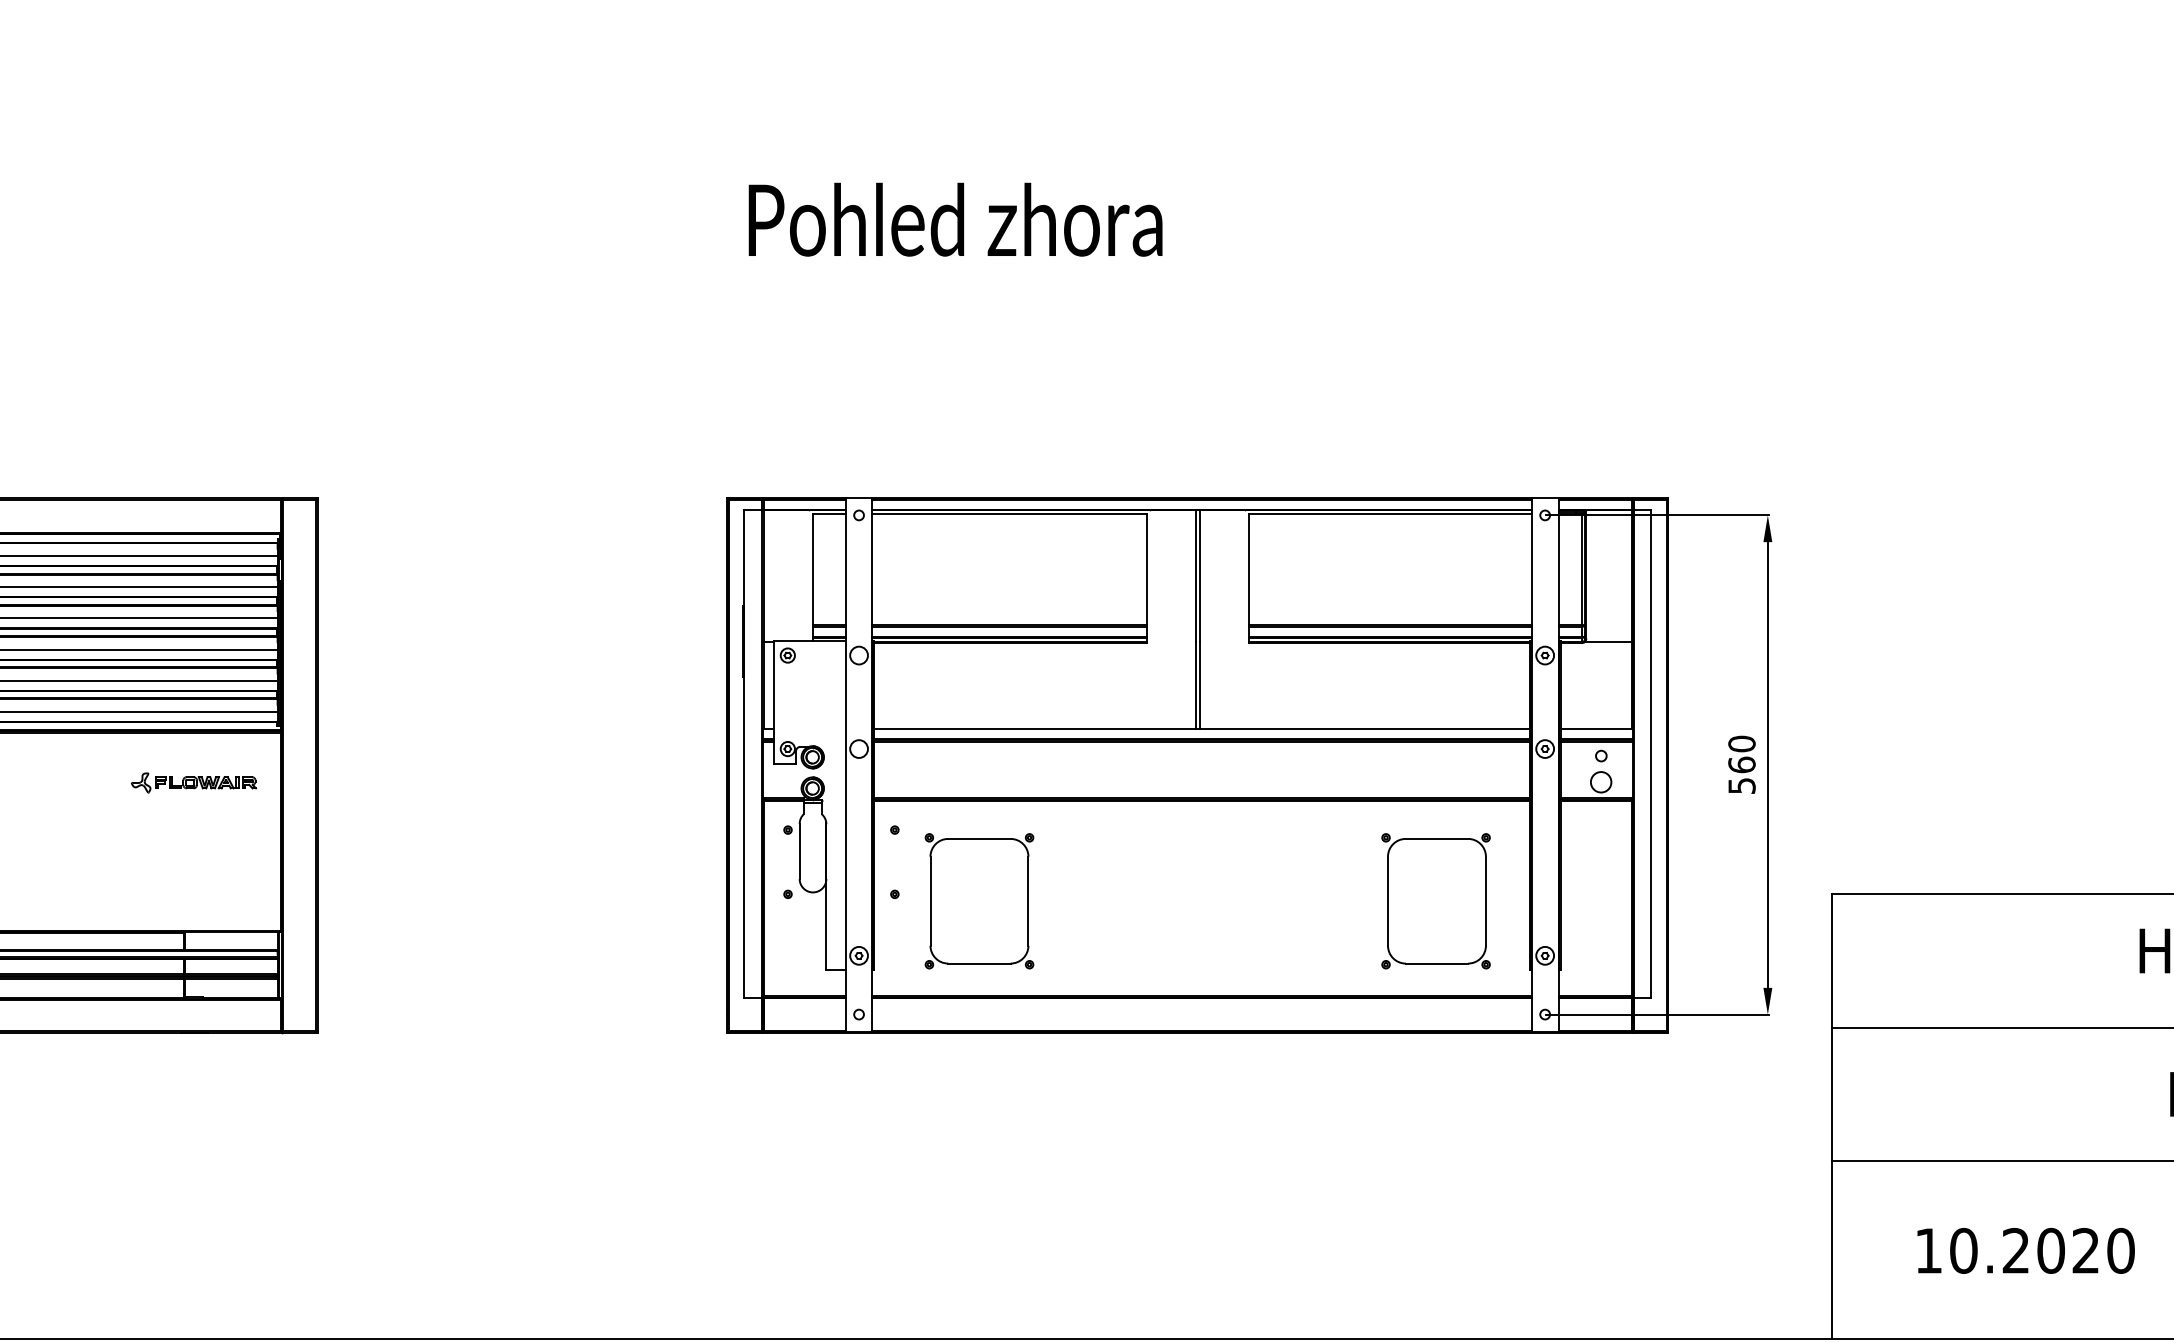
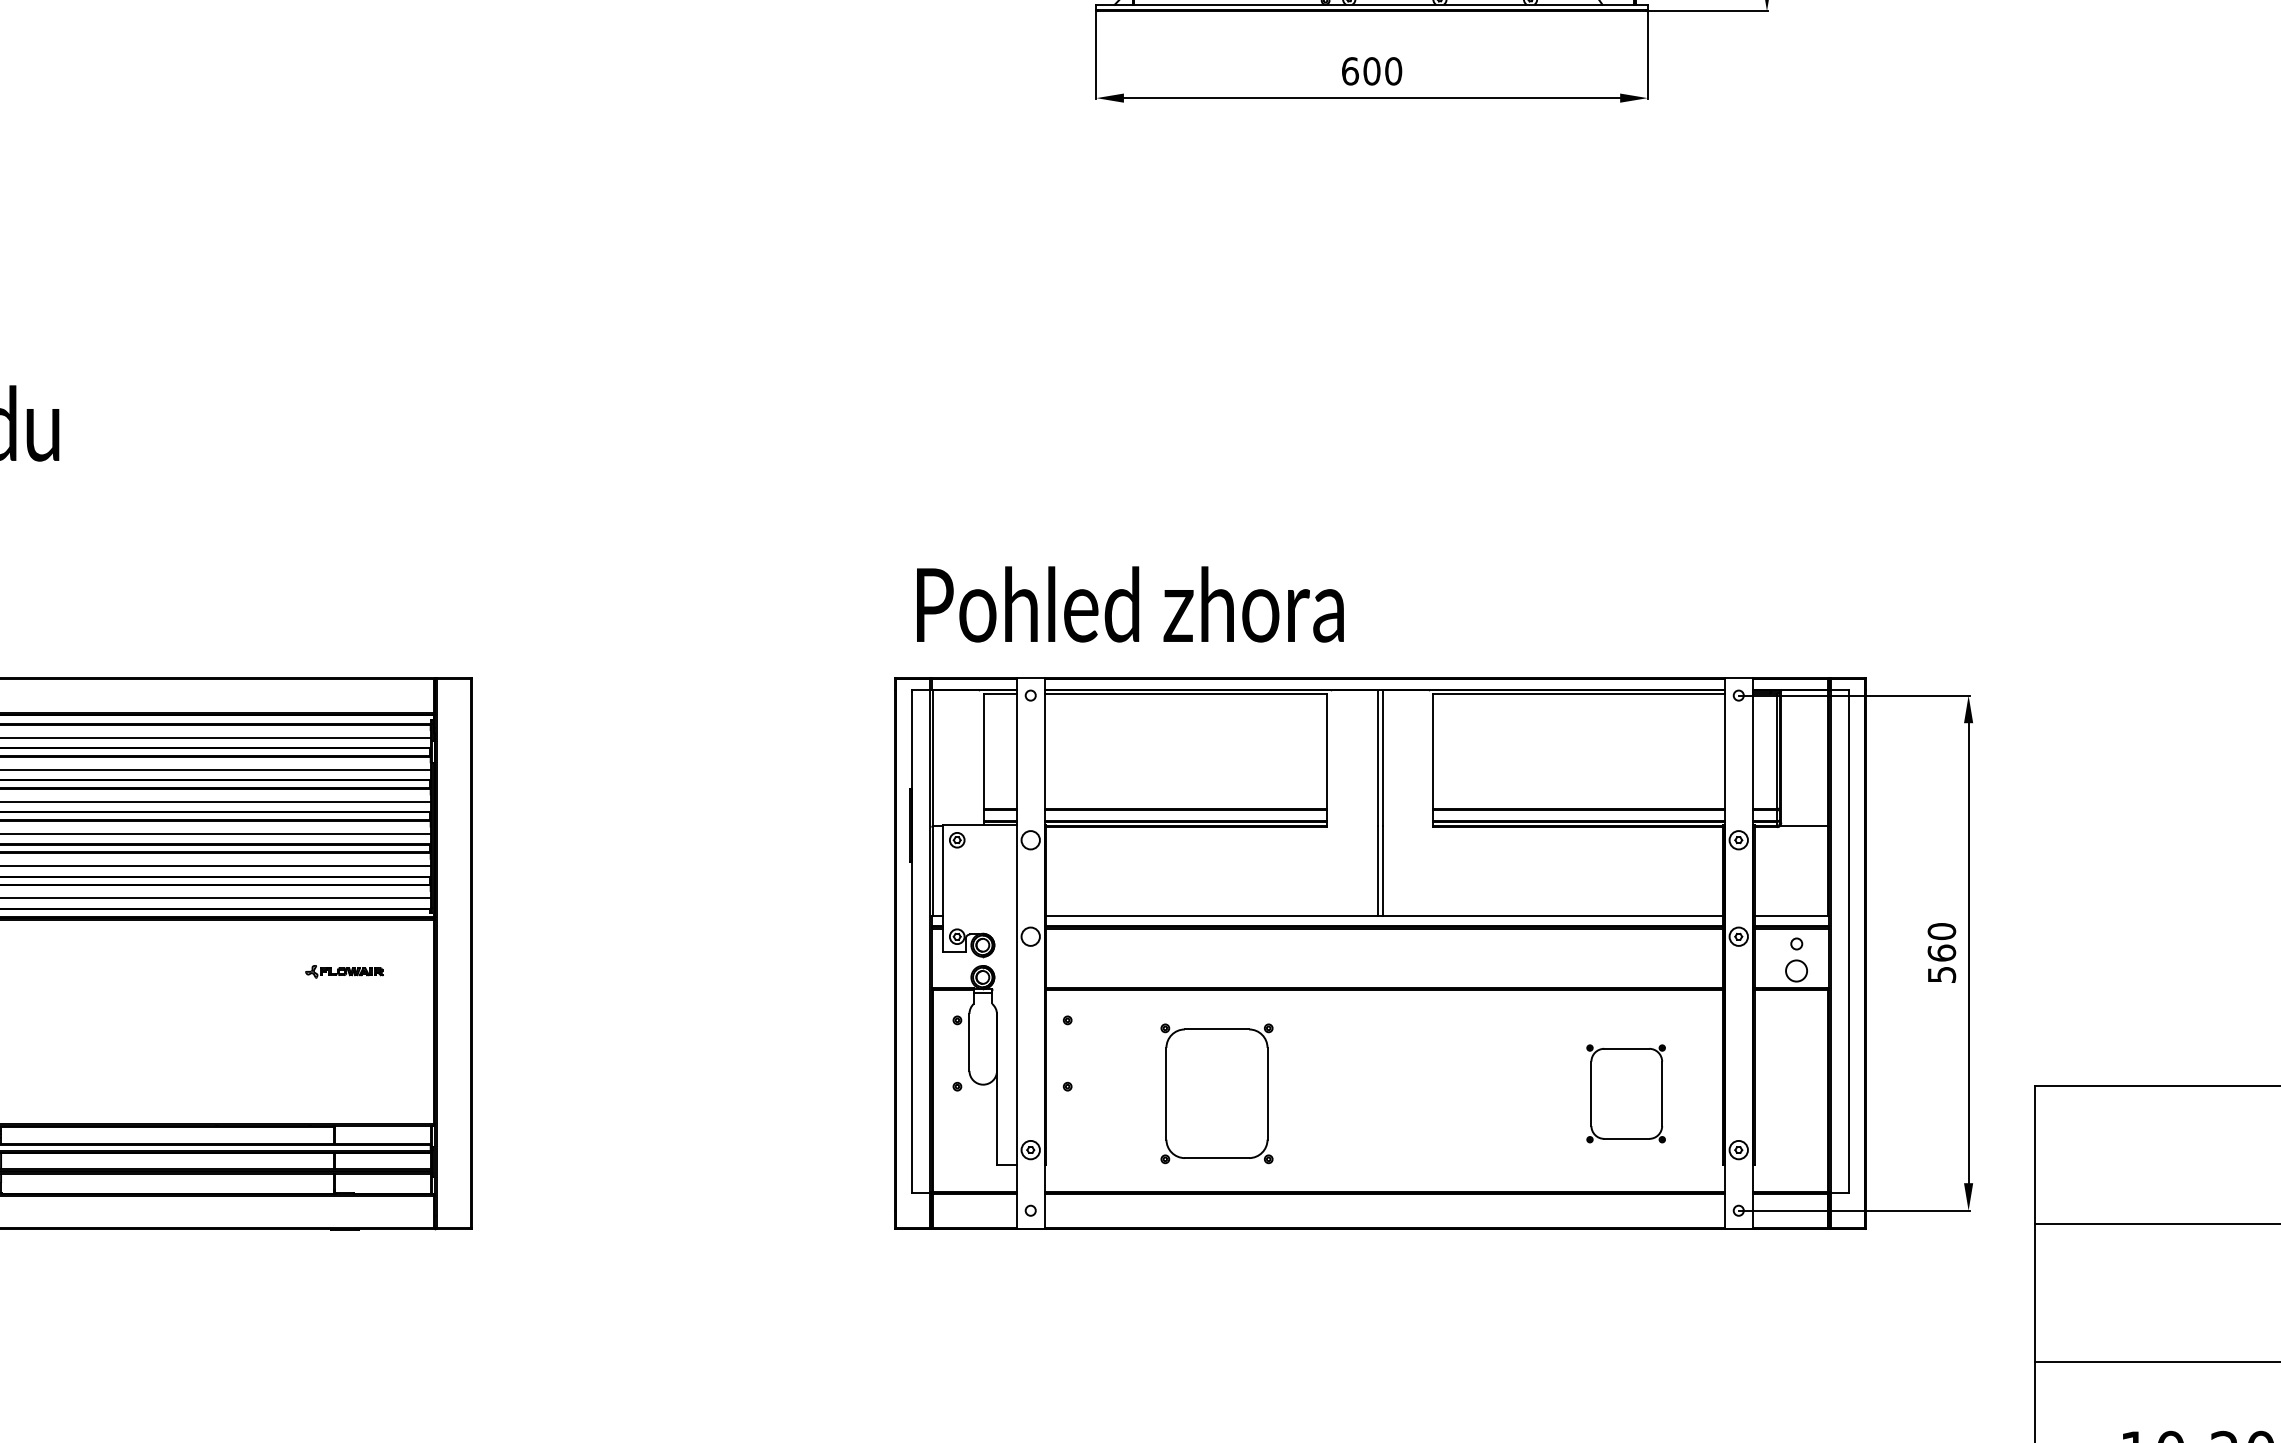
text: (955, 219) -> (1130, 604), moved
part: (194, 782) -> (344, 971), size x0.6
part: (978, 900) -> (1216, 1093), moved
part: (1435, 900) -> (1625, 1093), size x0.7

